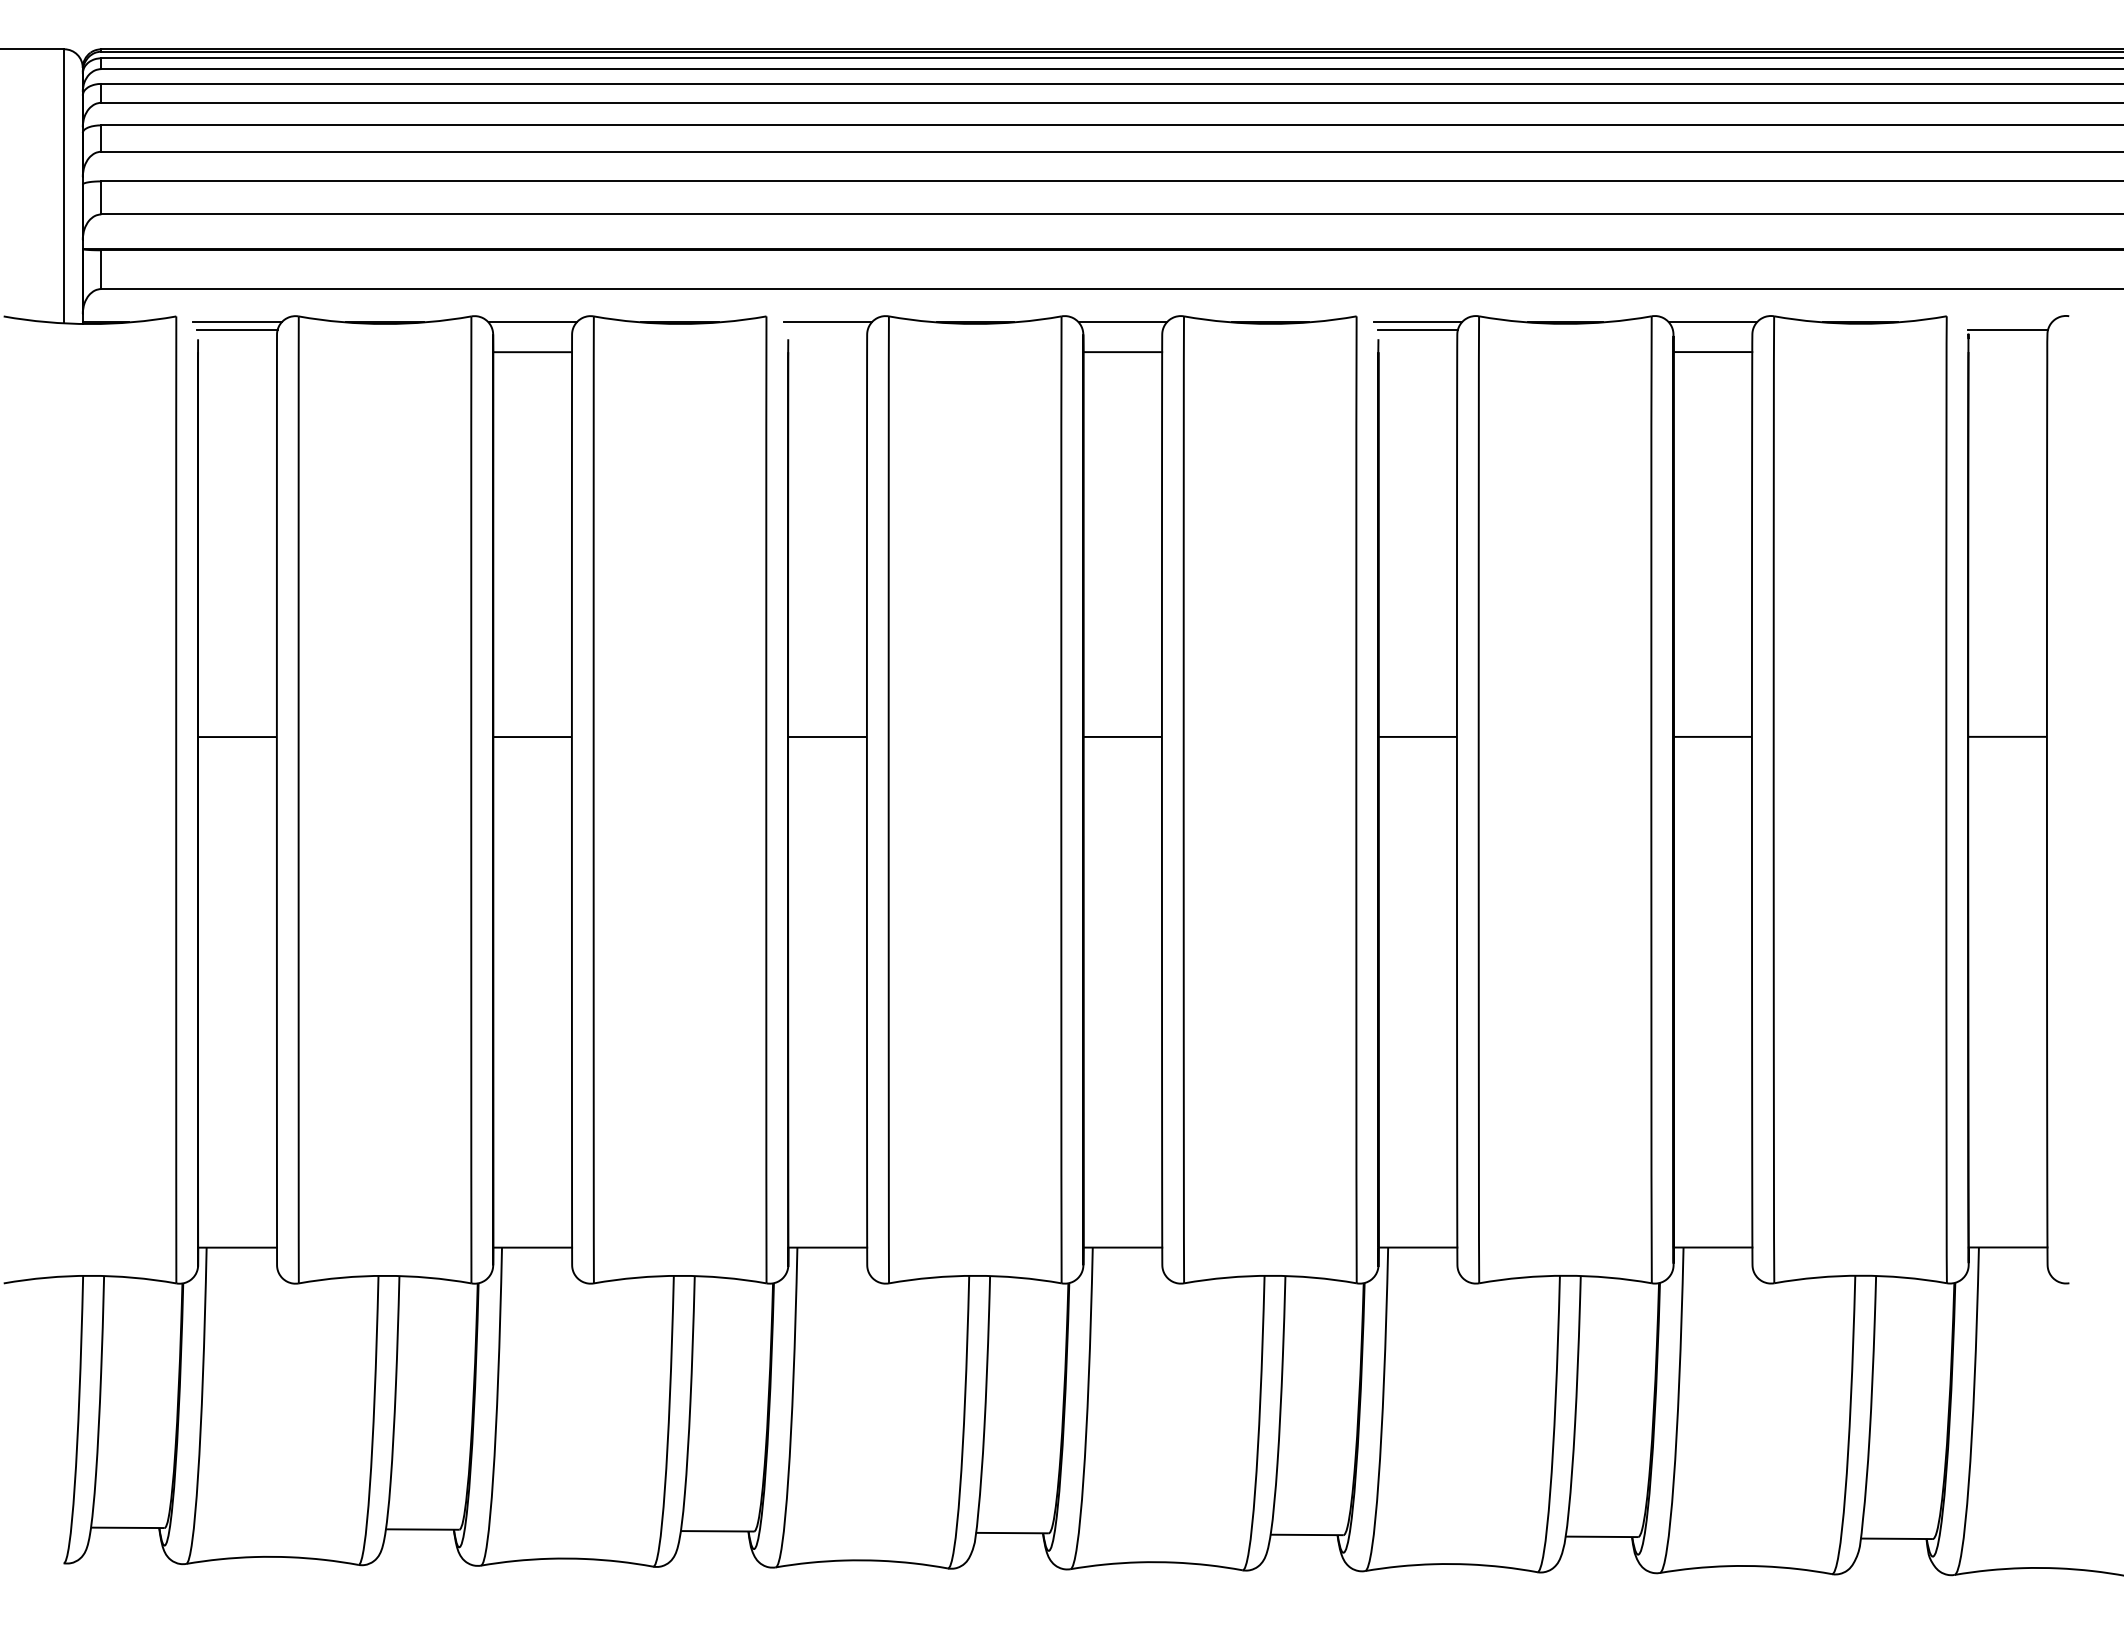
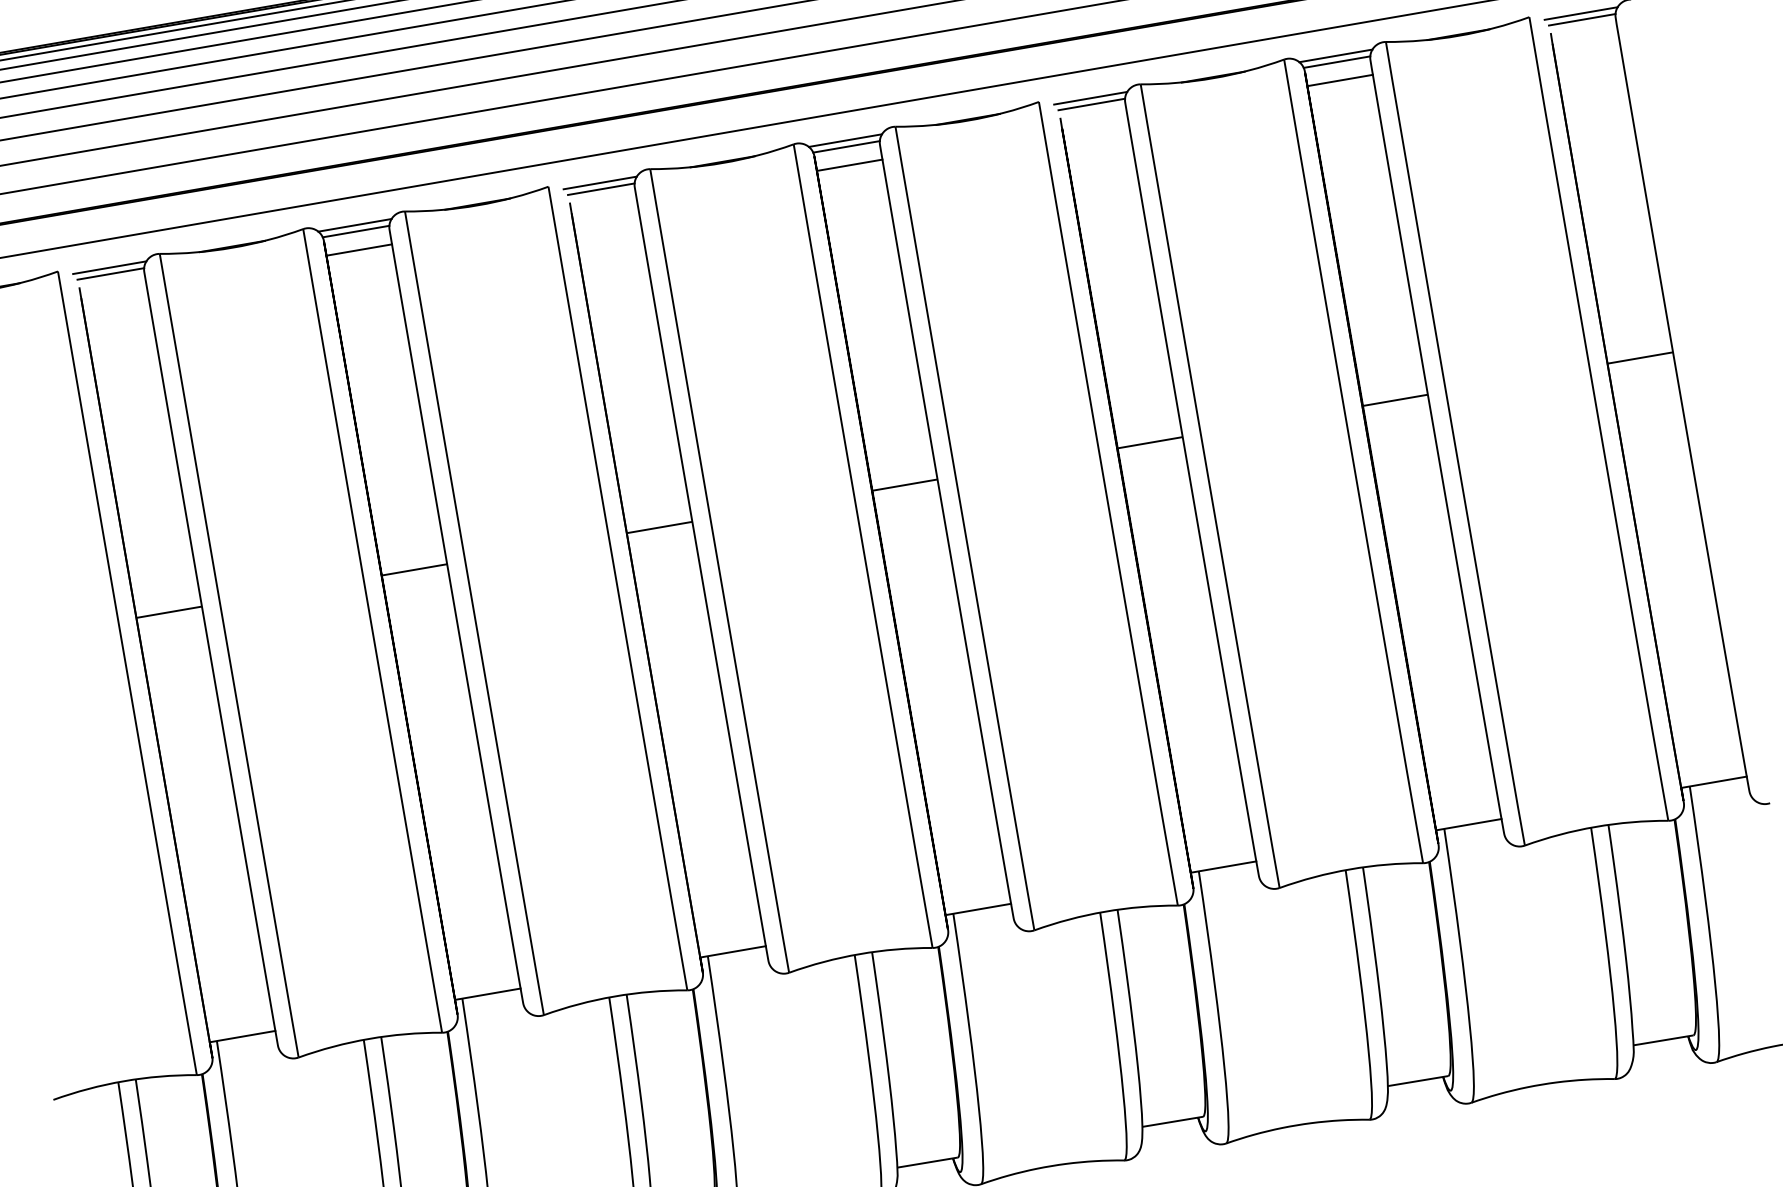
line: (2007, 322) -> (1580, 13), added
line: (532, 329) -> (355, 231), added
line: (827, 329) -> (601, 188), added
line: (1122, 329) -> (846, 146), added
line: (1712, 329) -> (1336, 61), added

